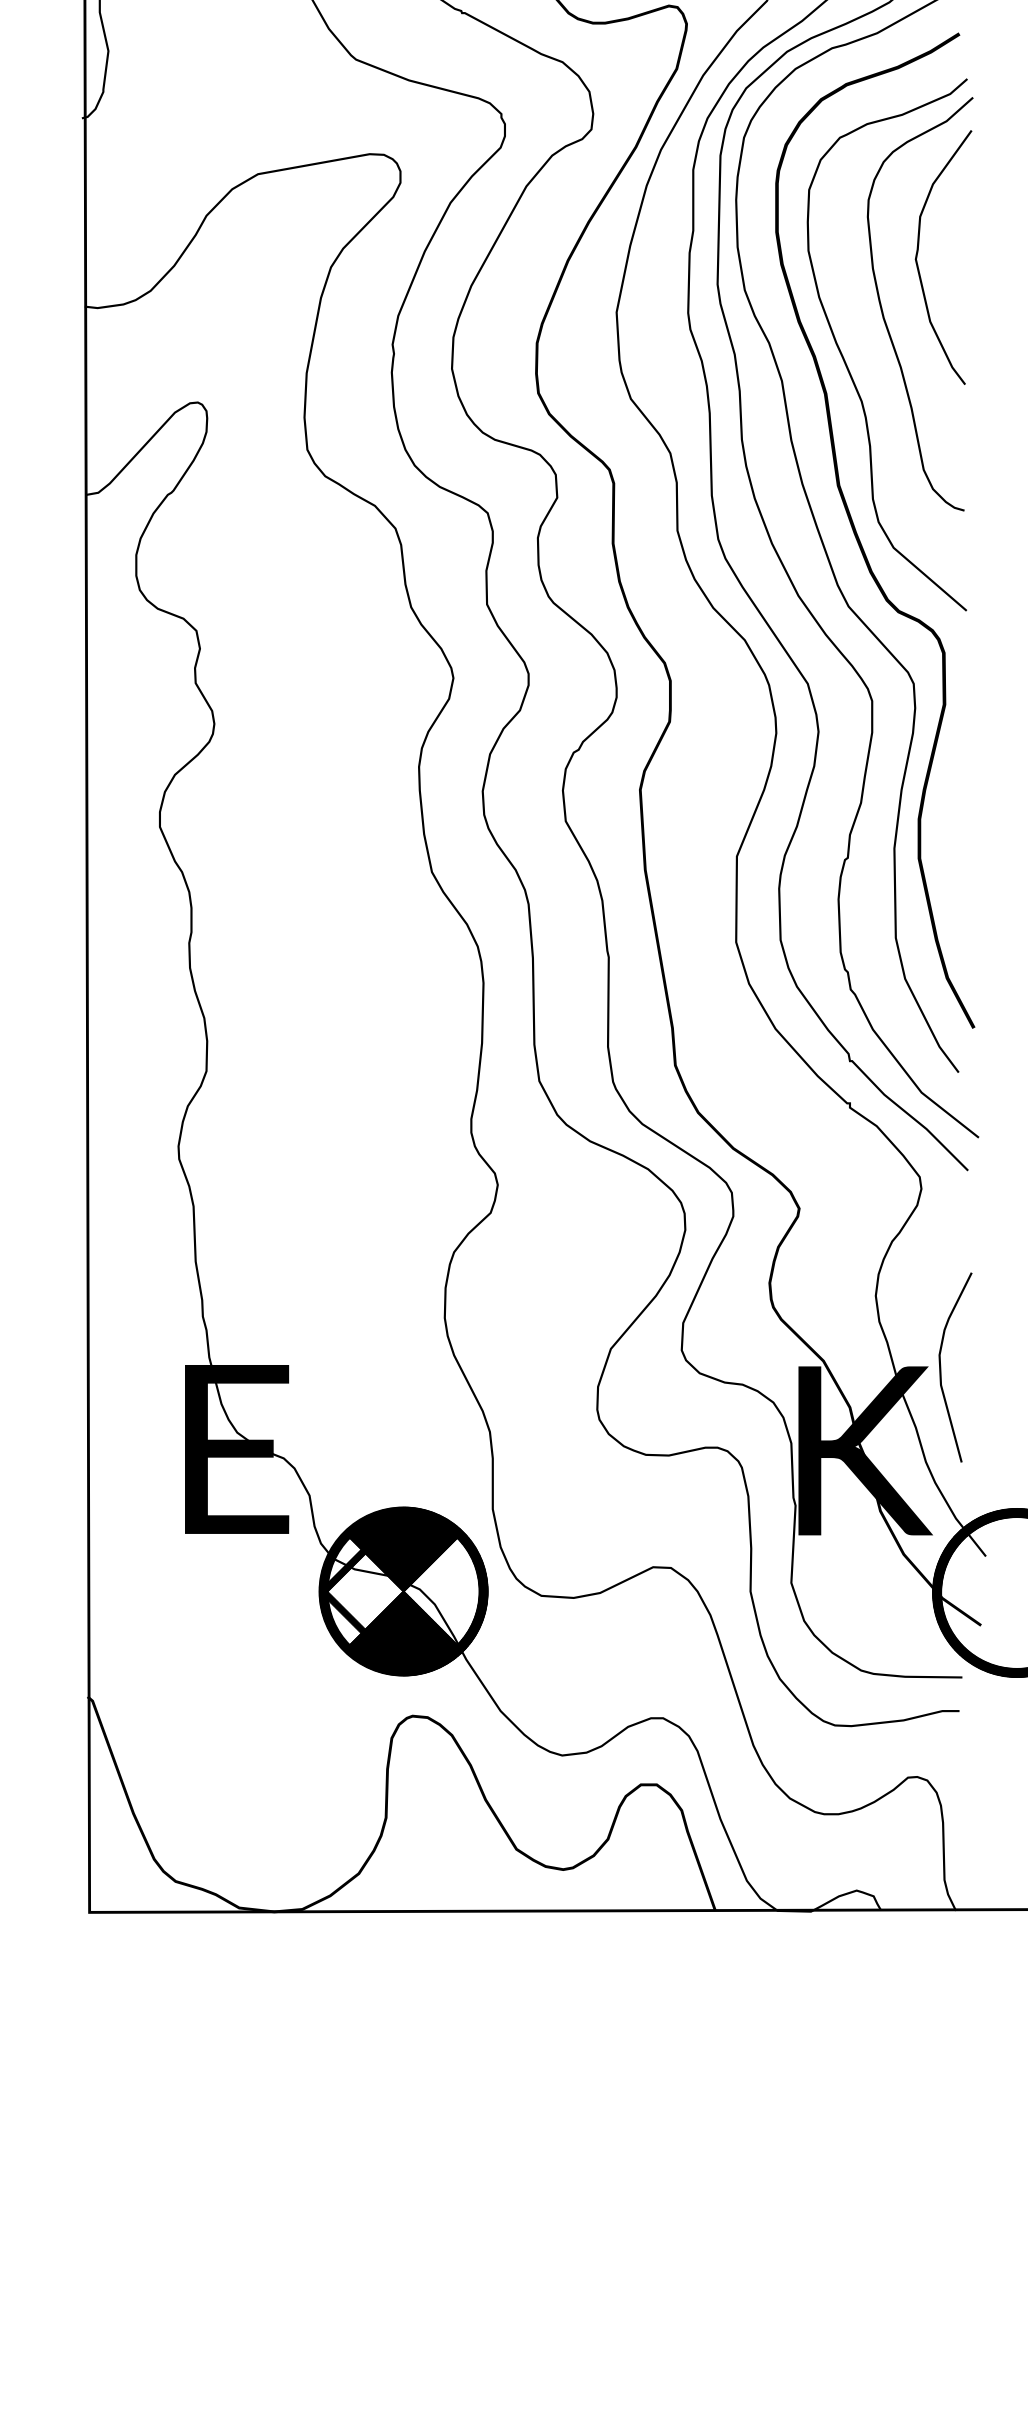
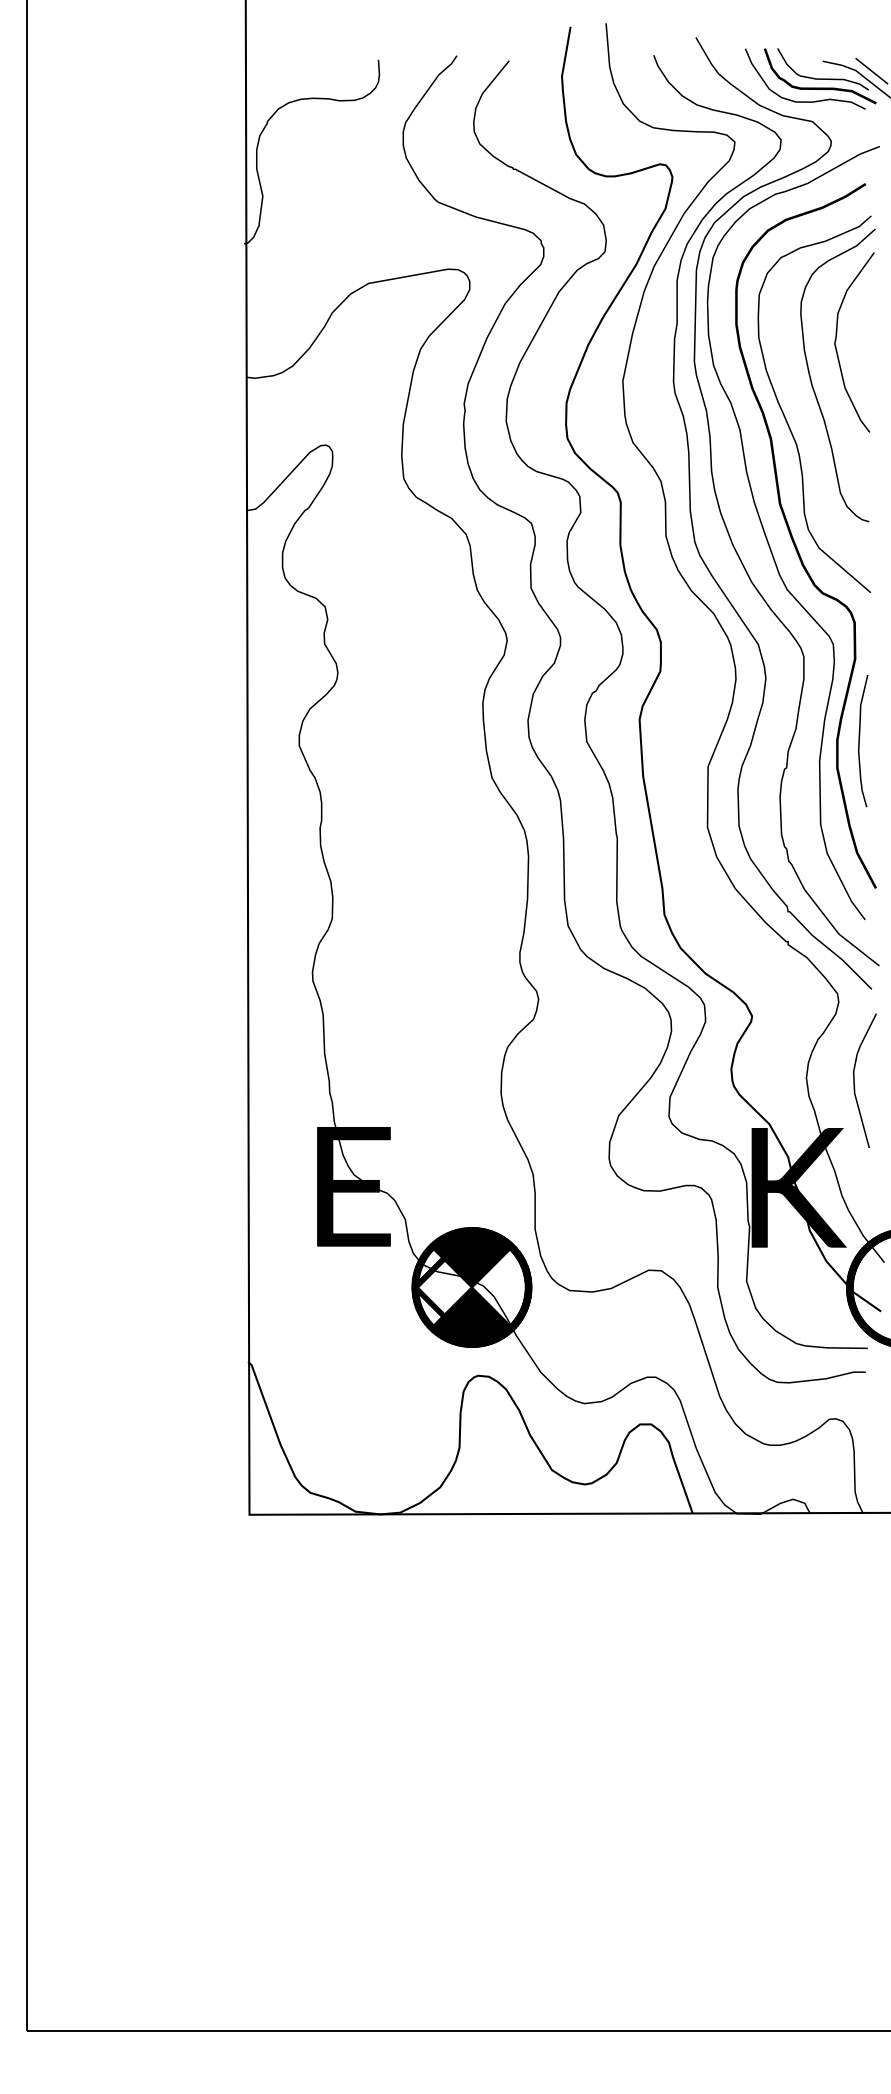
curve: (950, 819) -> (859, 740), added
curve: (940, 1367) -> (854, 1080), moved

